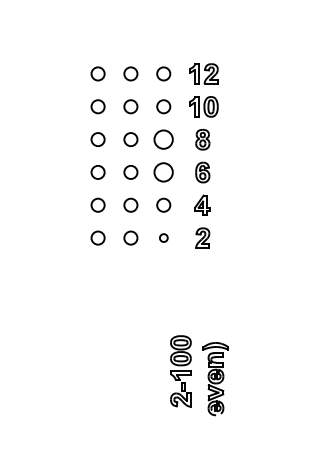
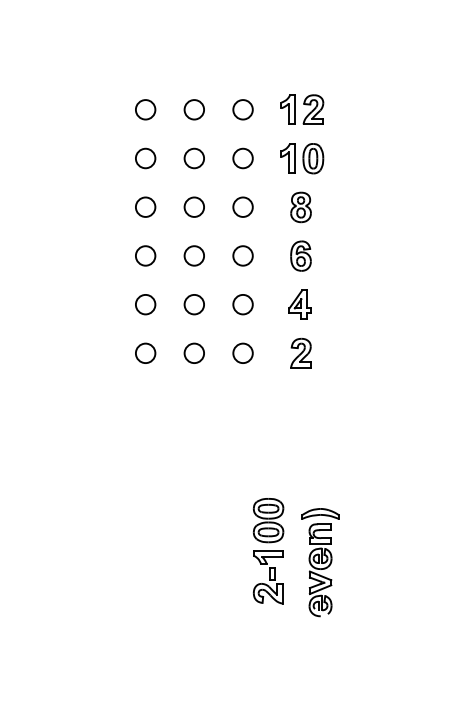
circle: (163, 139) -> (242, 207), size x0.71
circle: (163, 172) -> (242, 256), size x0.71
circle: (163, 237) -> (242, 352), size x1.67

